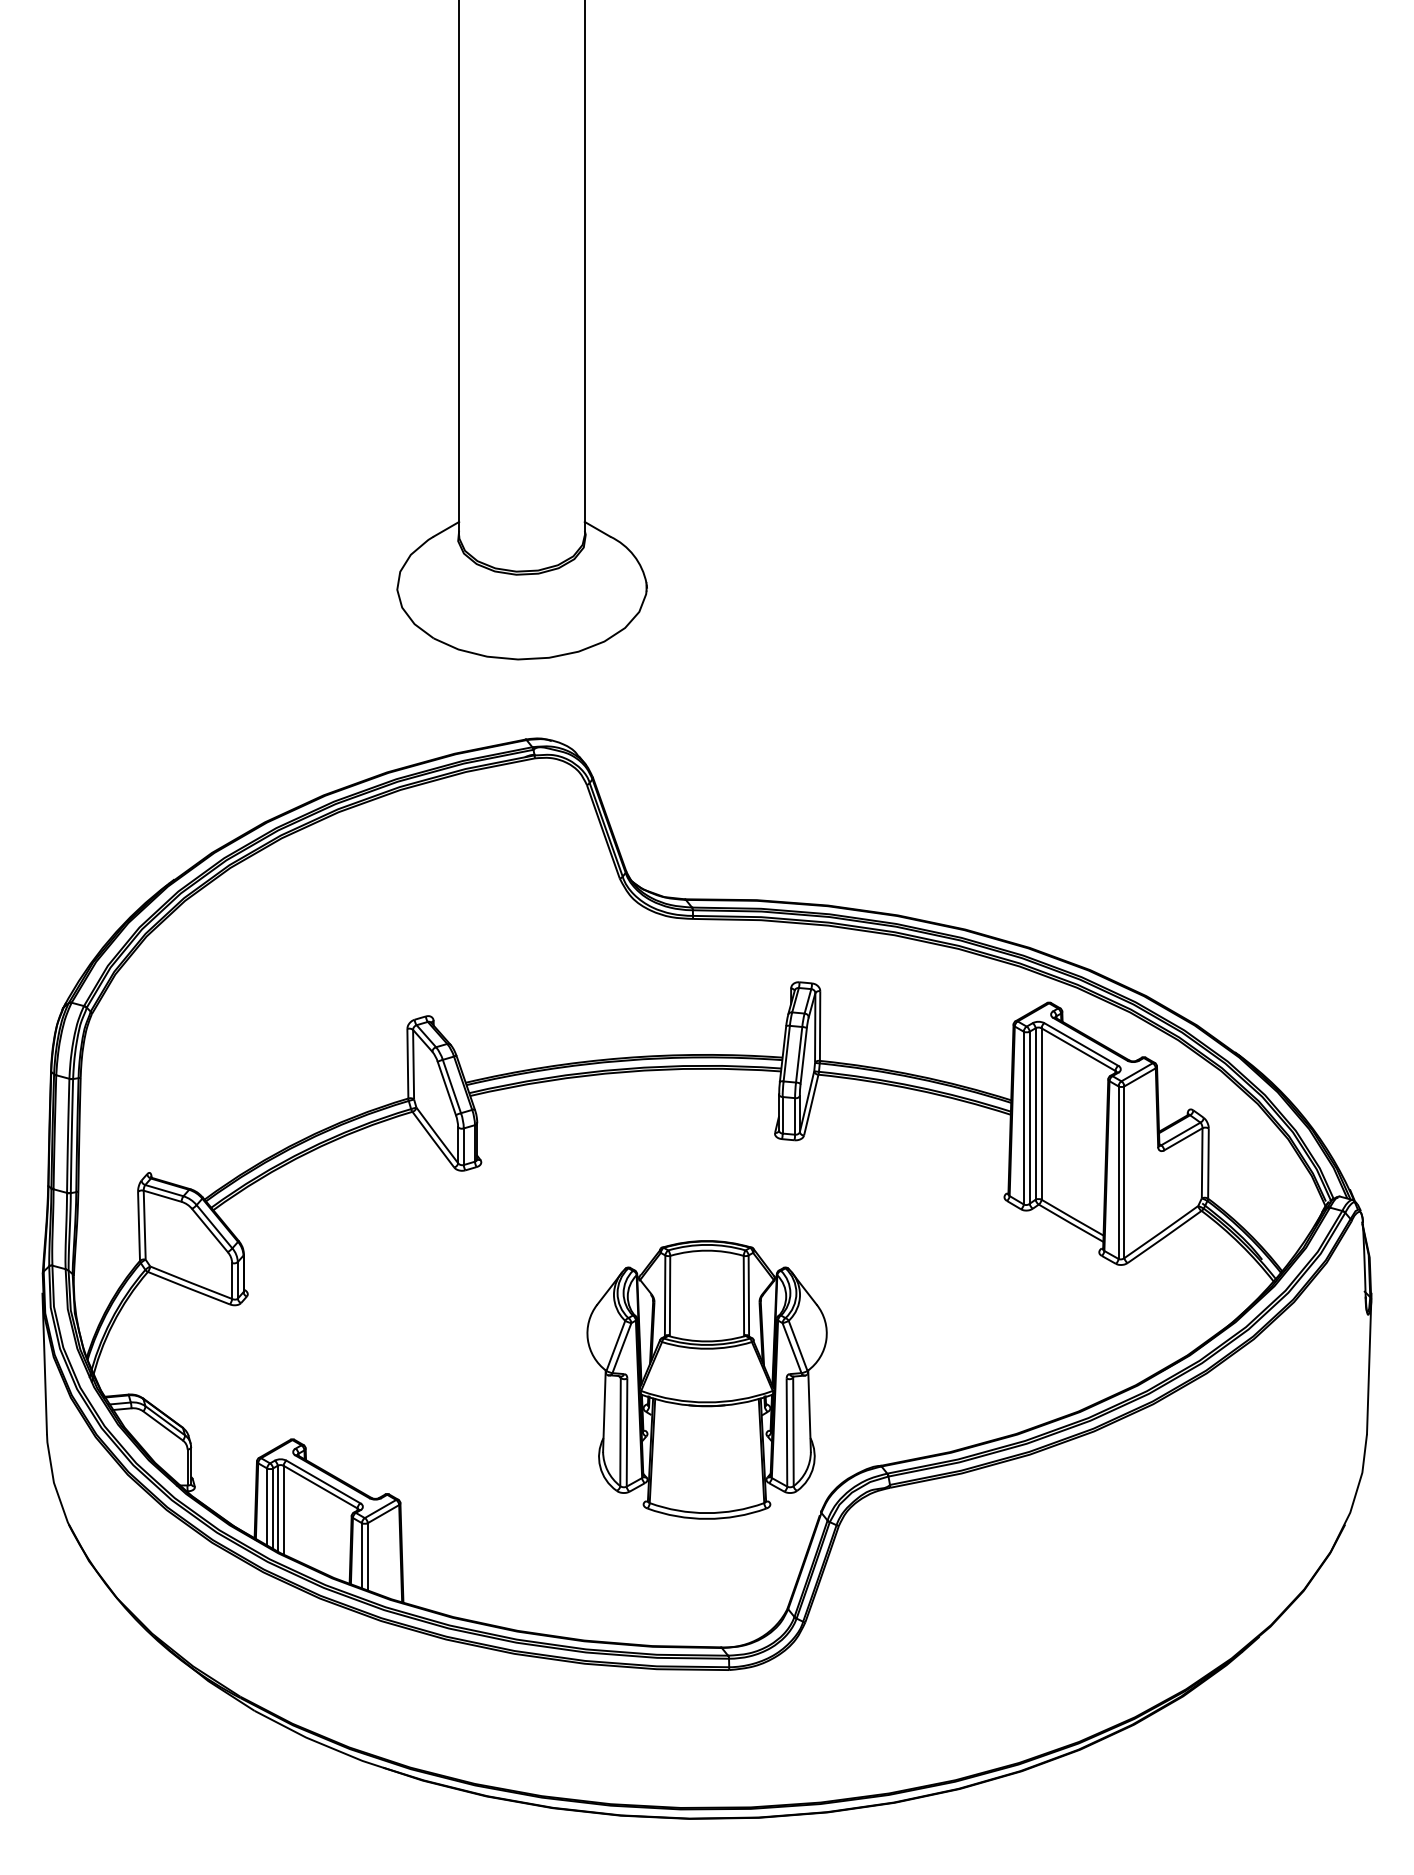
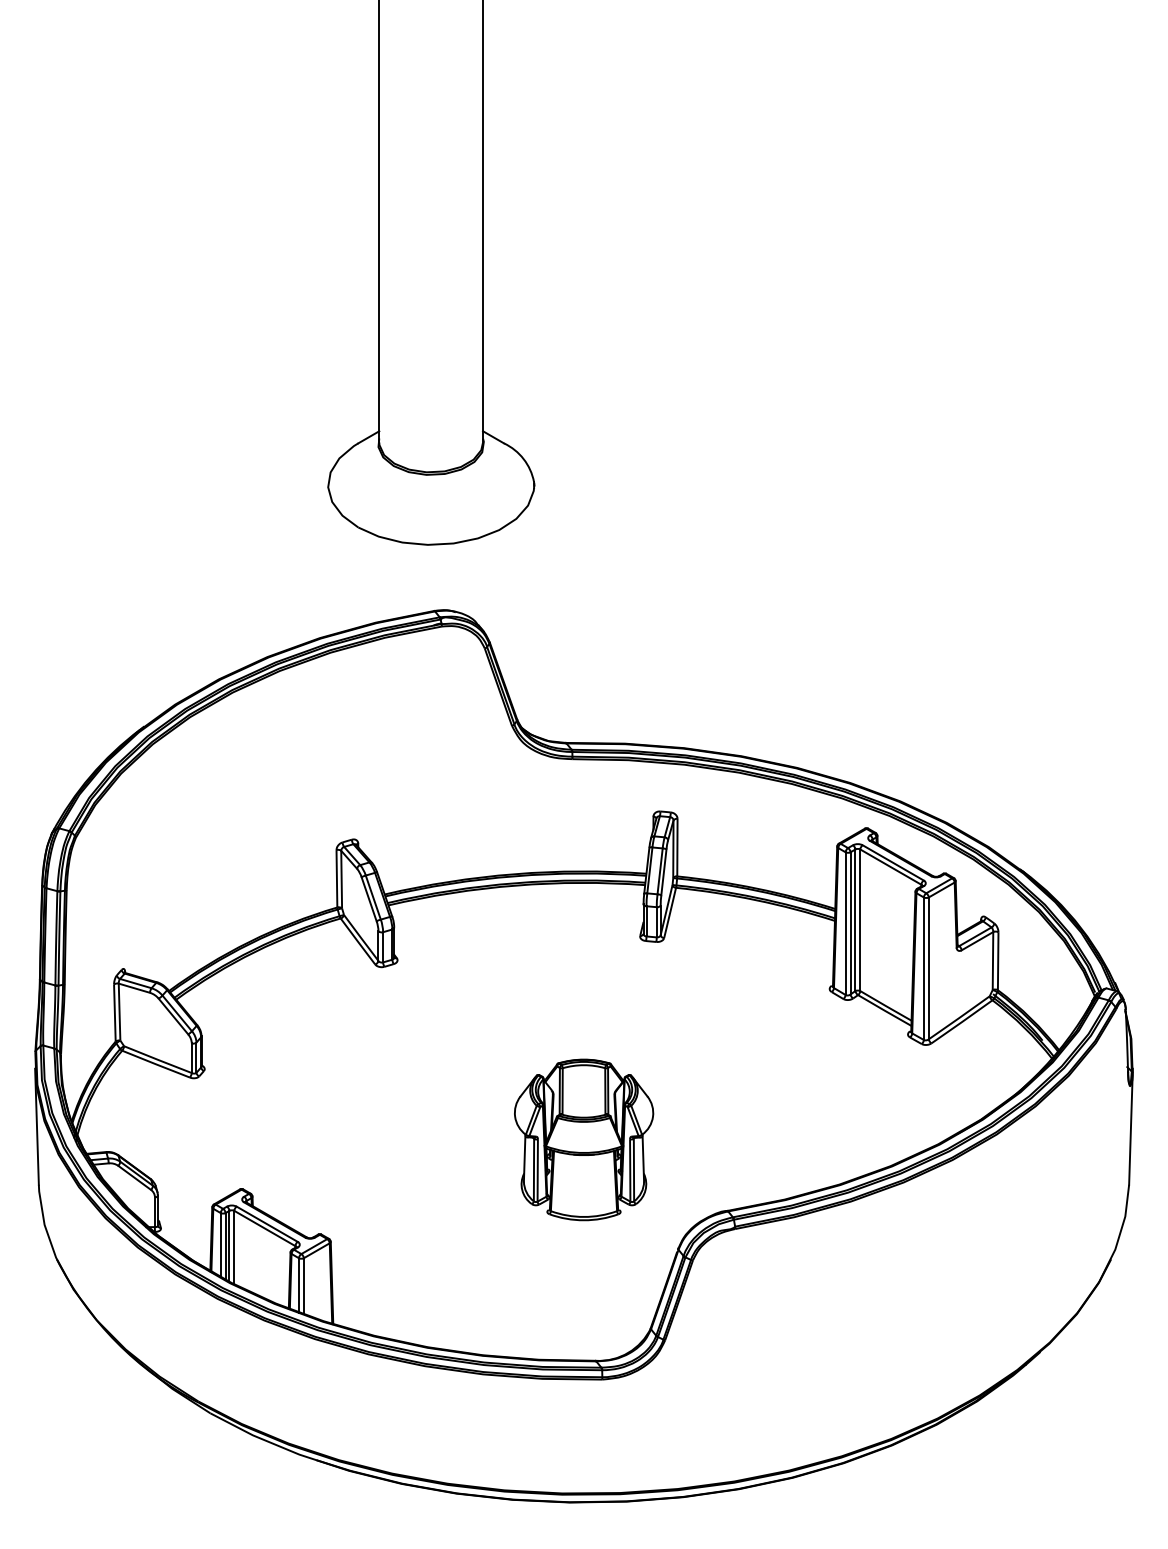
part: (706, 1379) -> (583, 1139), size x0.7

